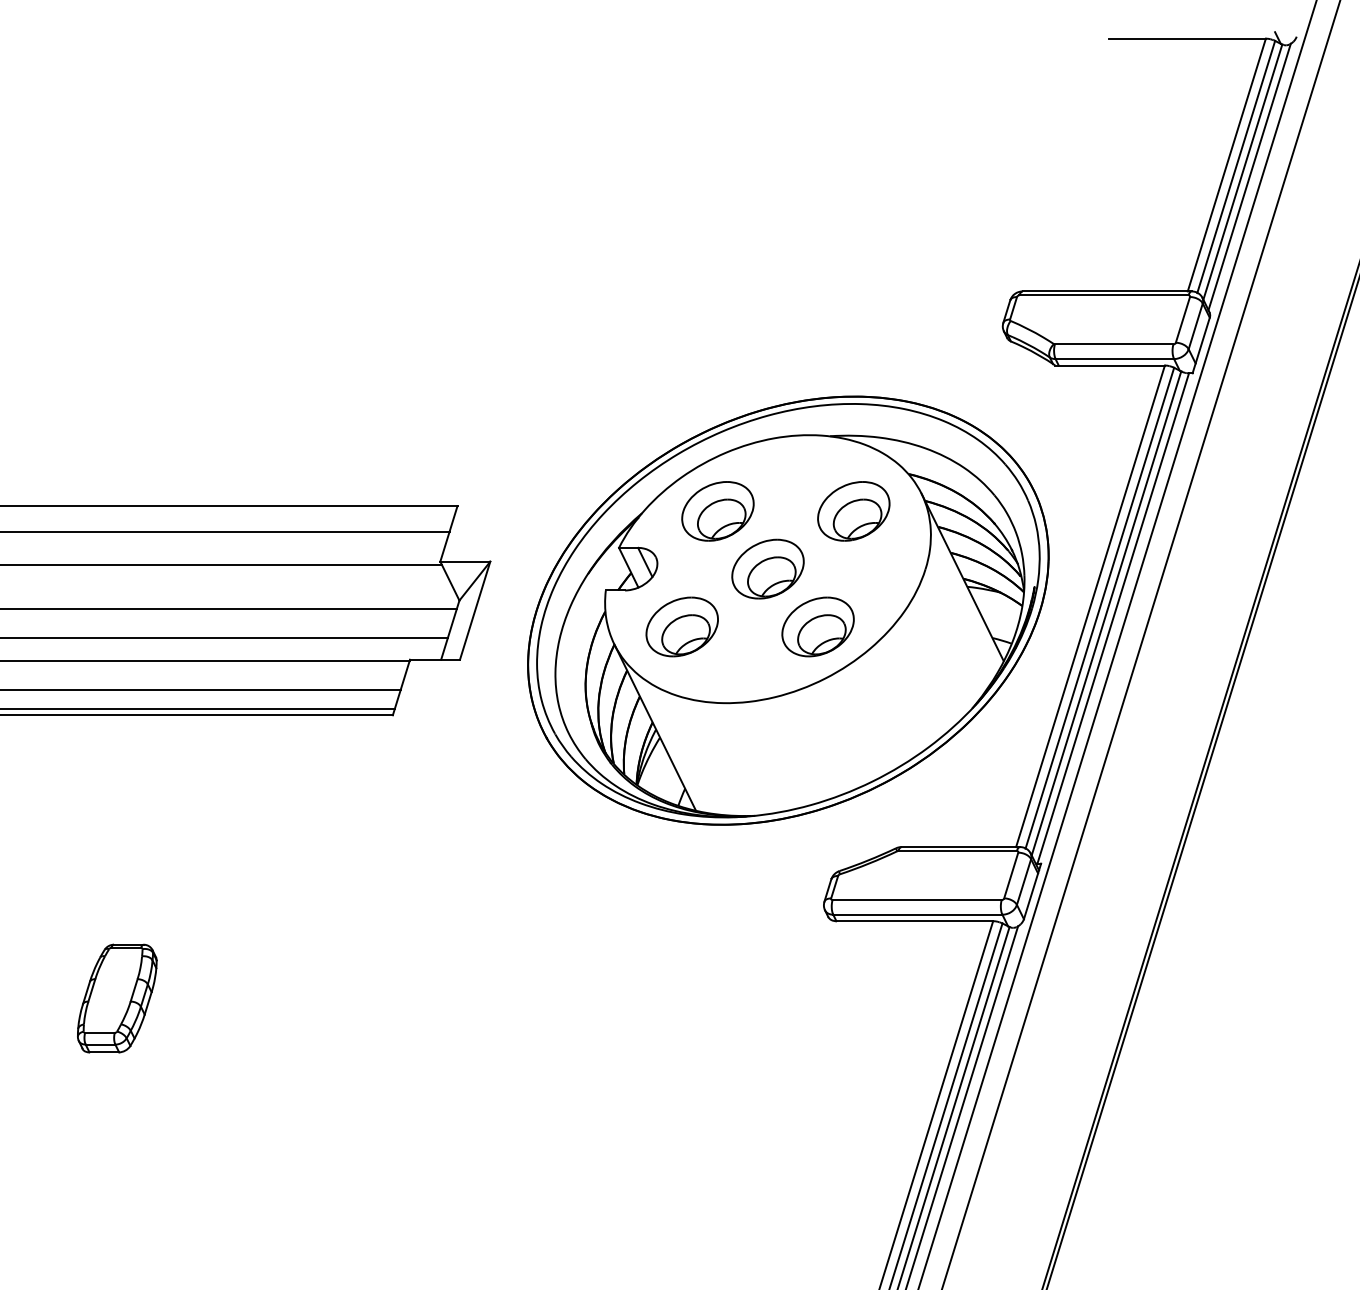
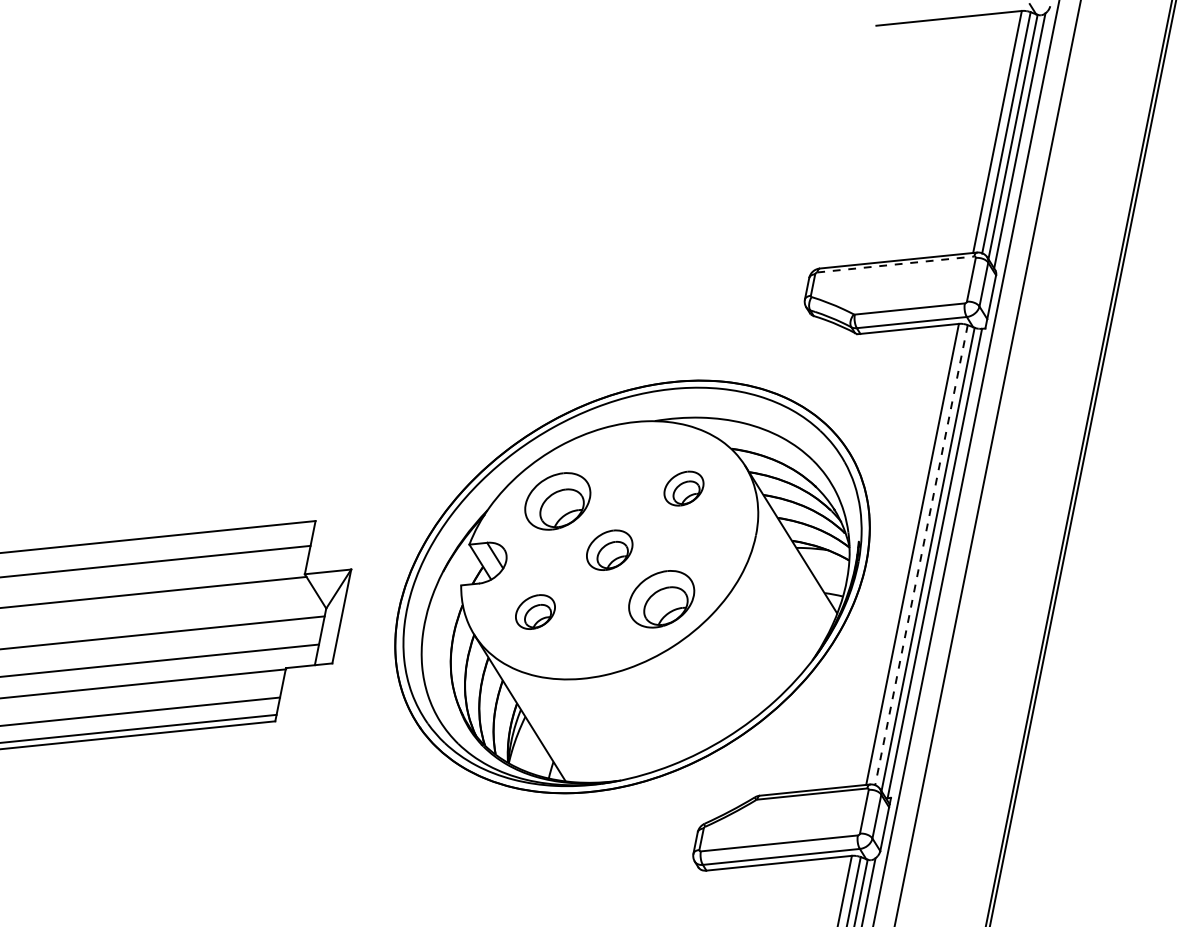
line: (1104, 295) -> (896, 264), solid -> dashed
part: (853, 511) -> (683, 488), size x0.6
part: (767, 568) -> (609, 549), size x0.7
line: (1099, 608) -> (921, 555), solid -> dashed
part: (681, 626) -> (534, 611), size x0.6

